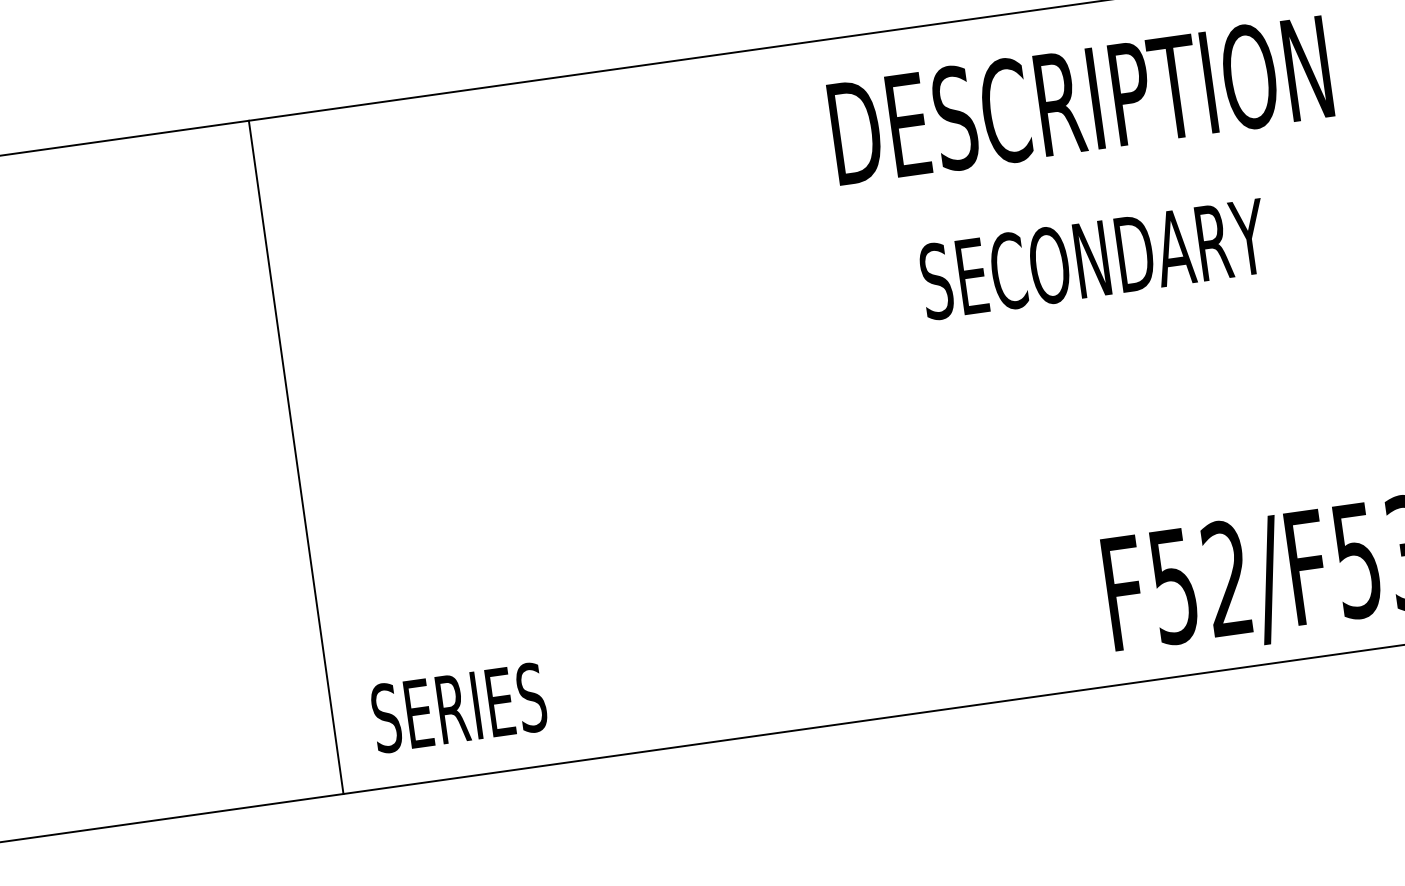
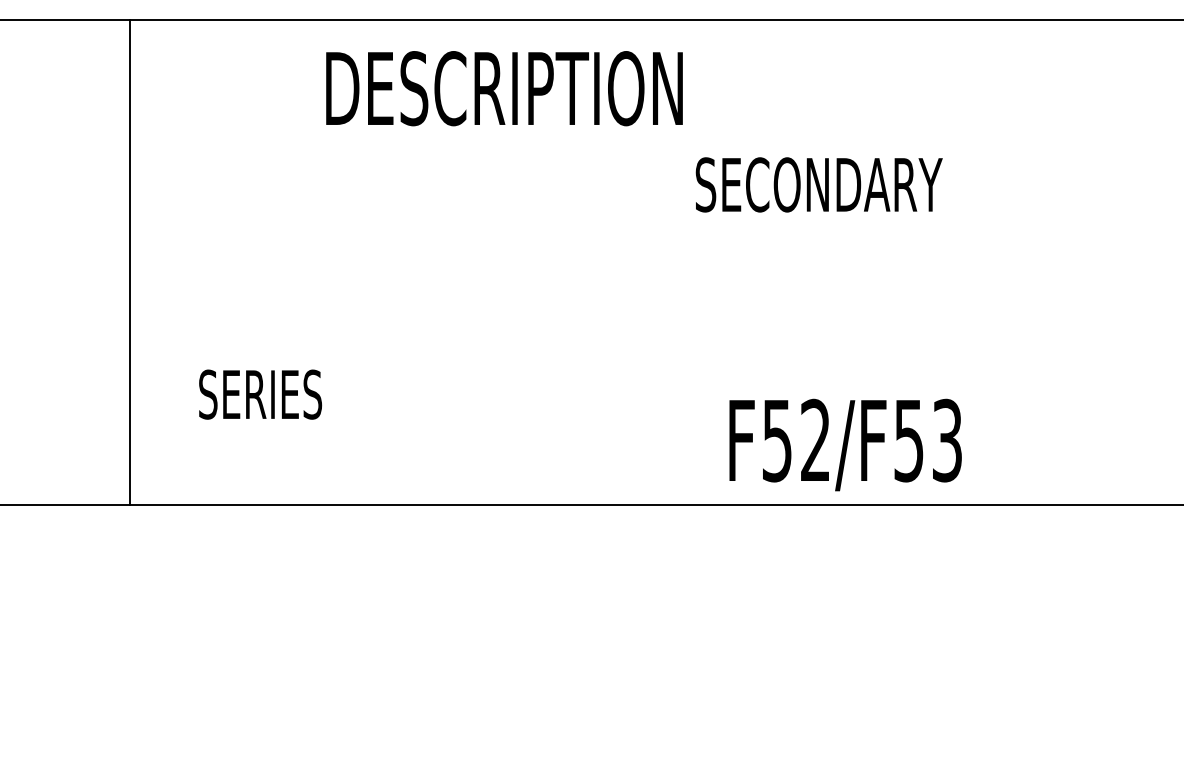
text: (1080, 100) -> (504, 88), moved
text: (1092, 258) -> (818, 184), moved
line: (296, 457) -> (130, 262), moved
text: (459, 707) -> (260, 394), moved

